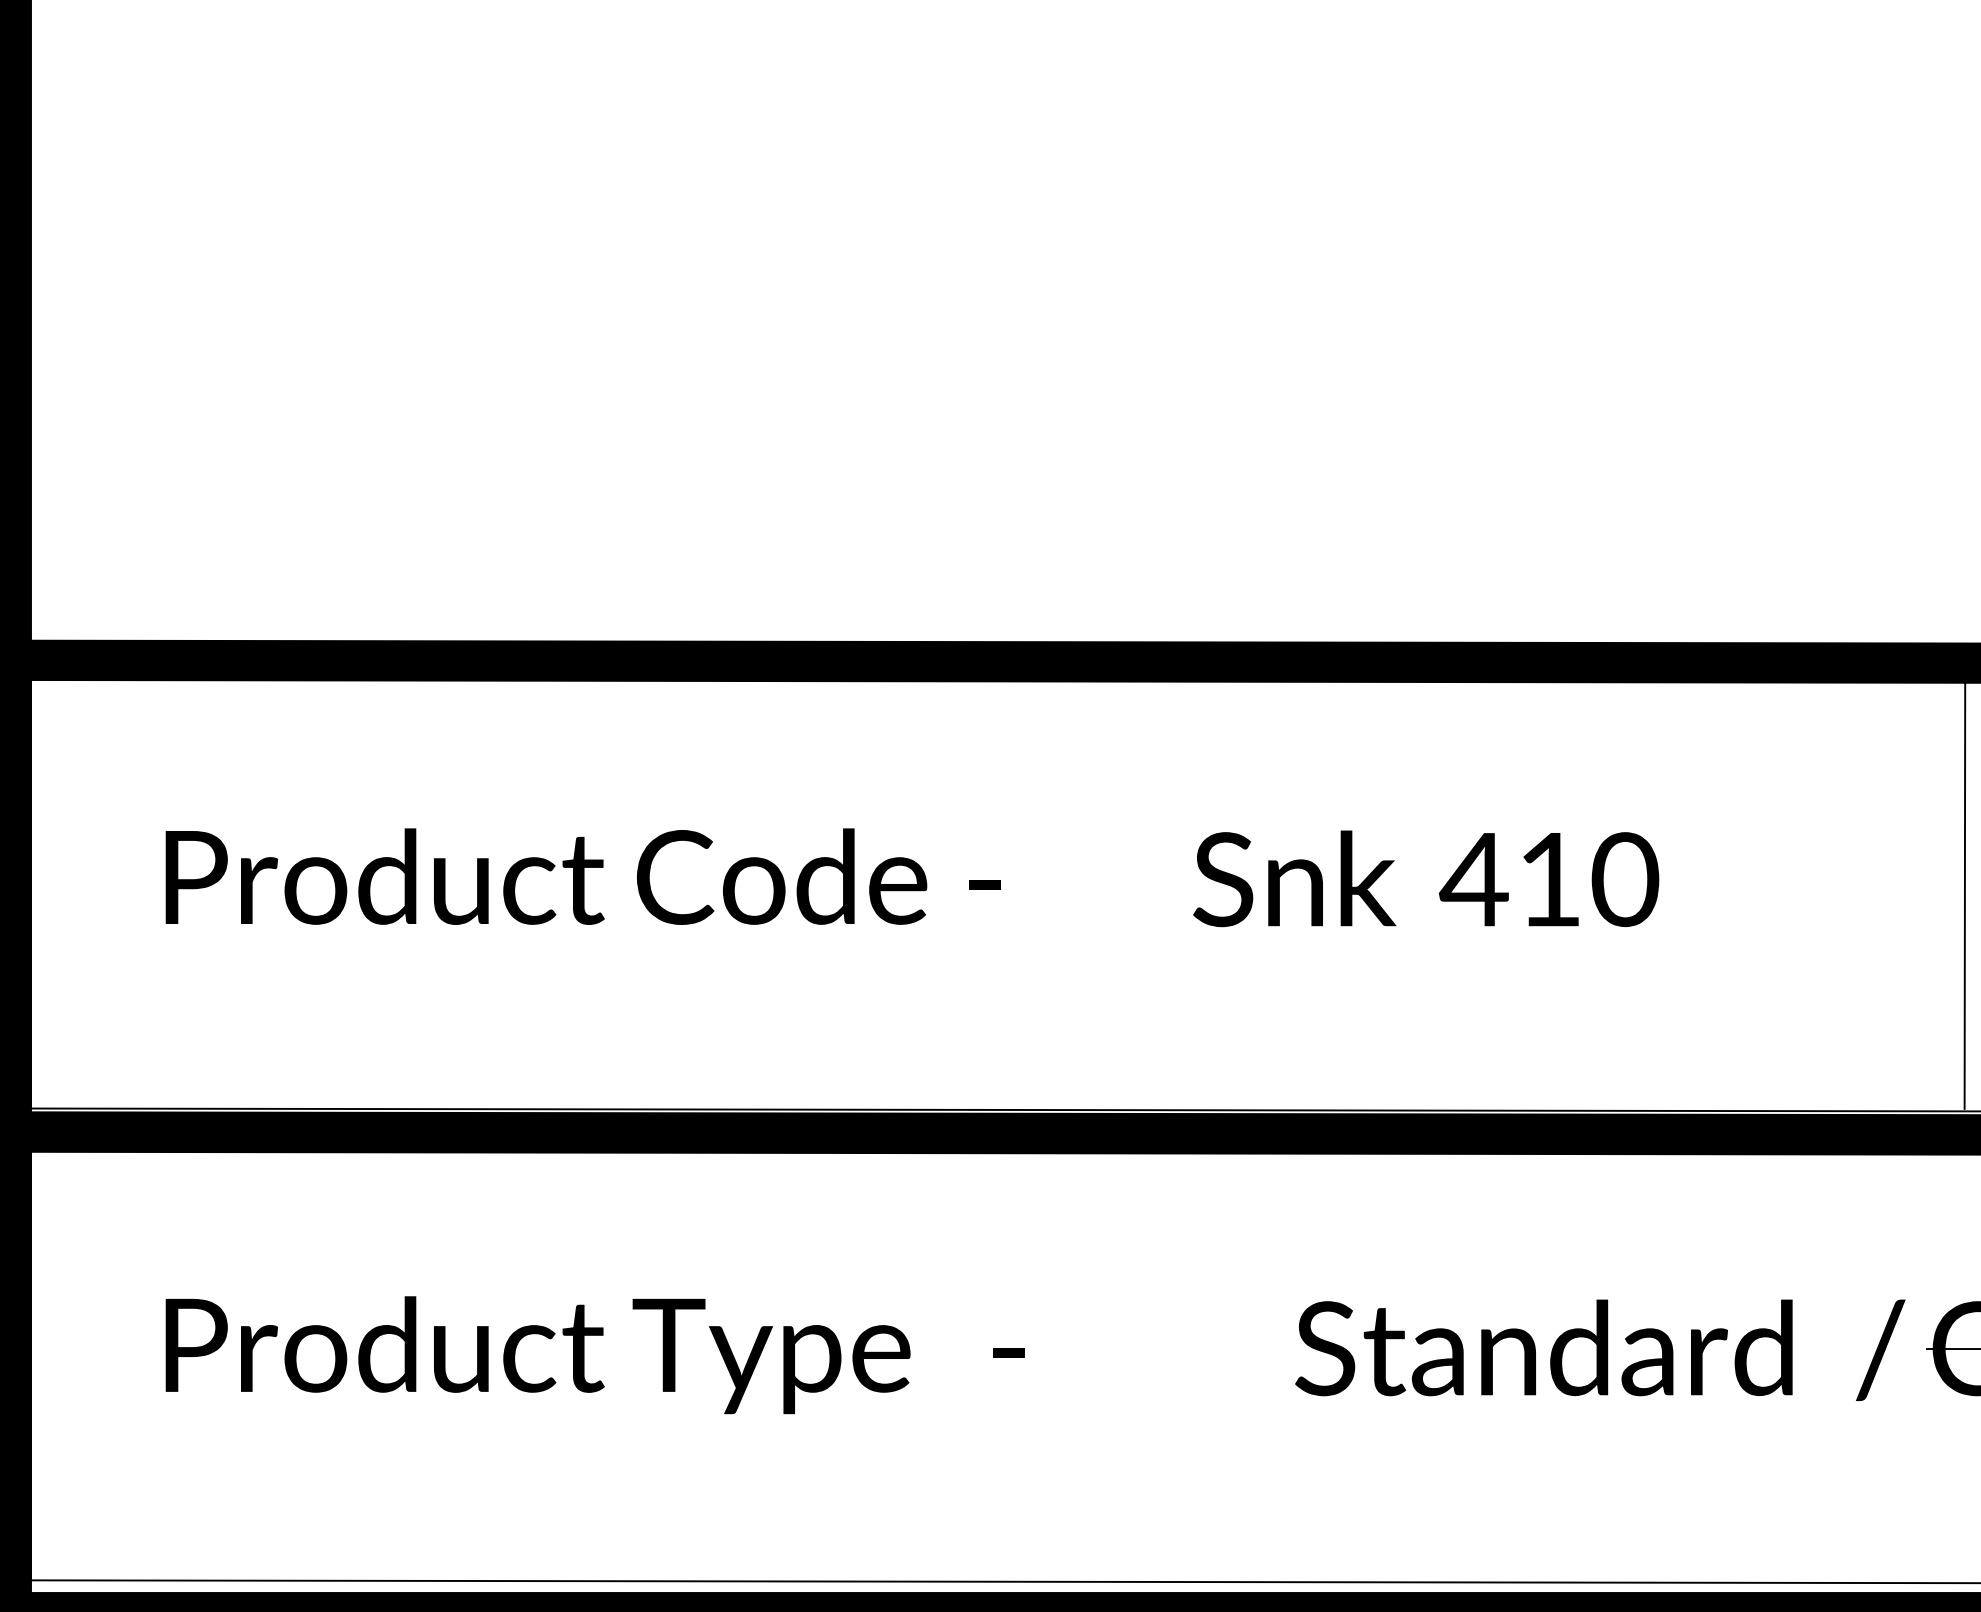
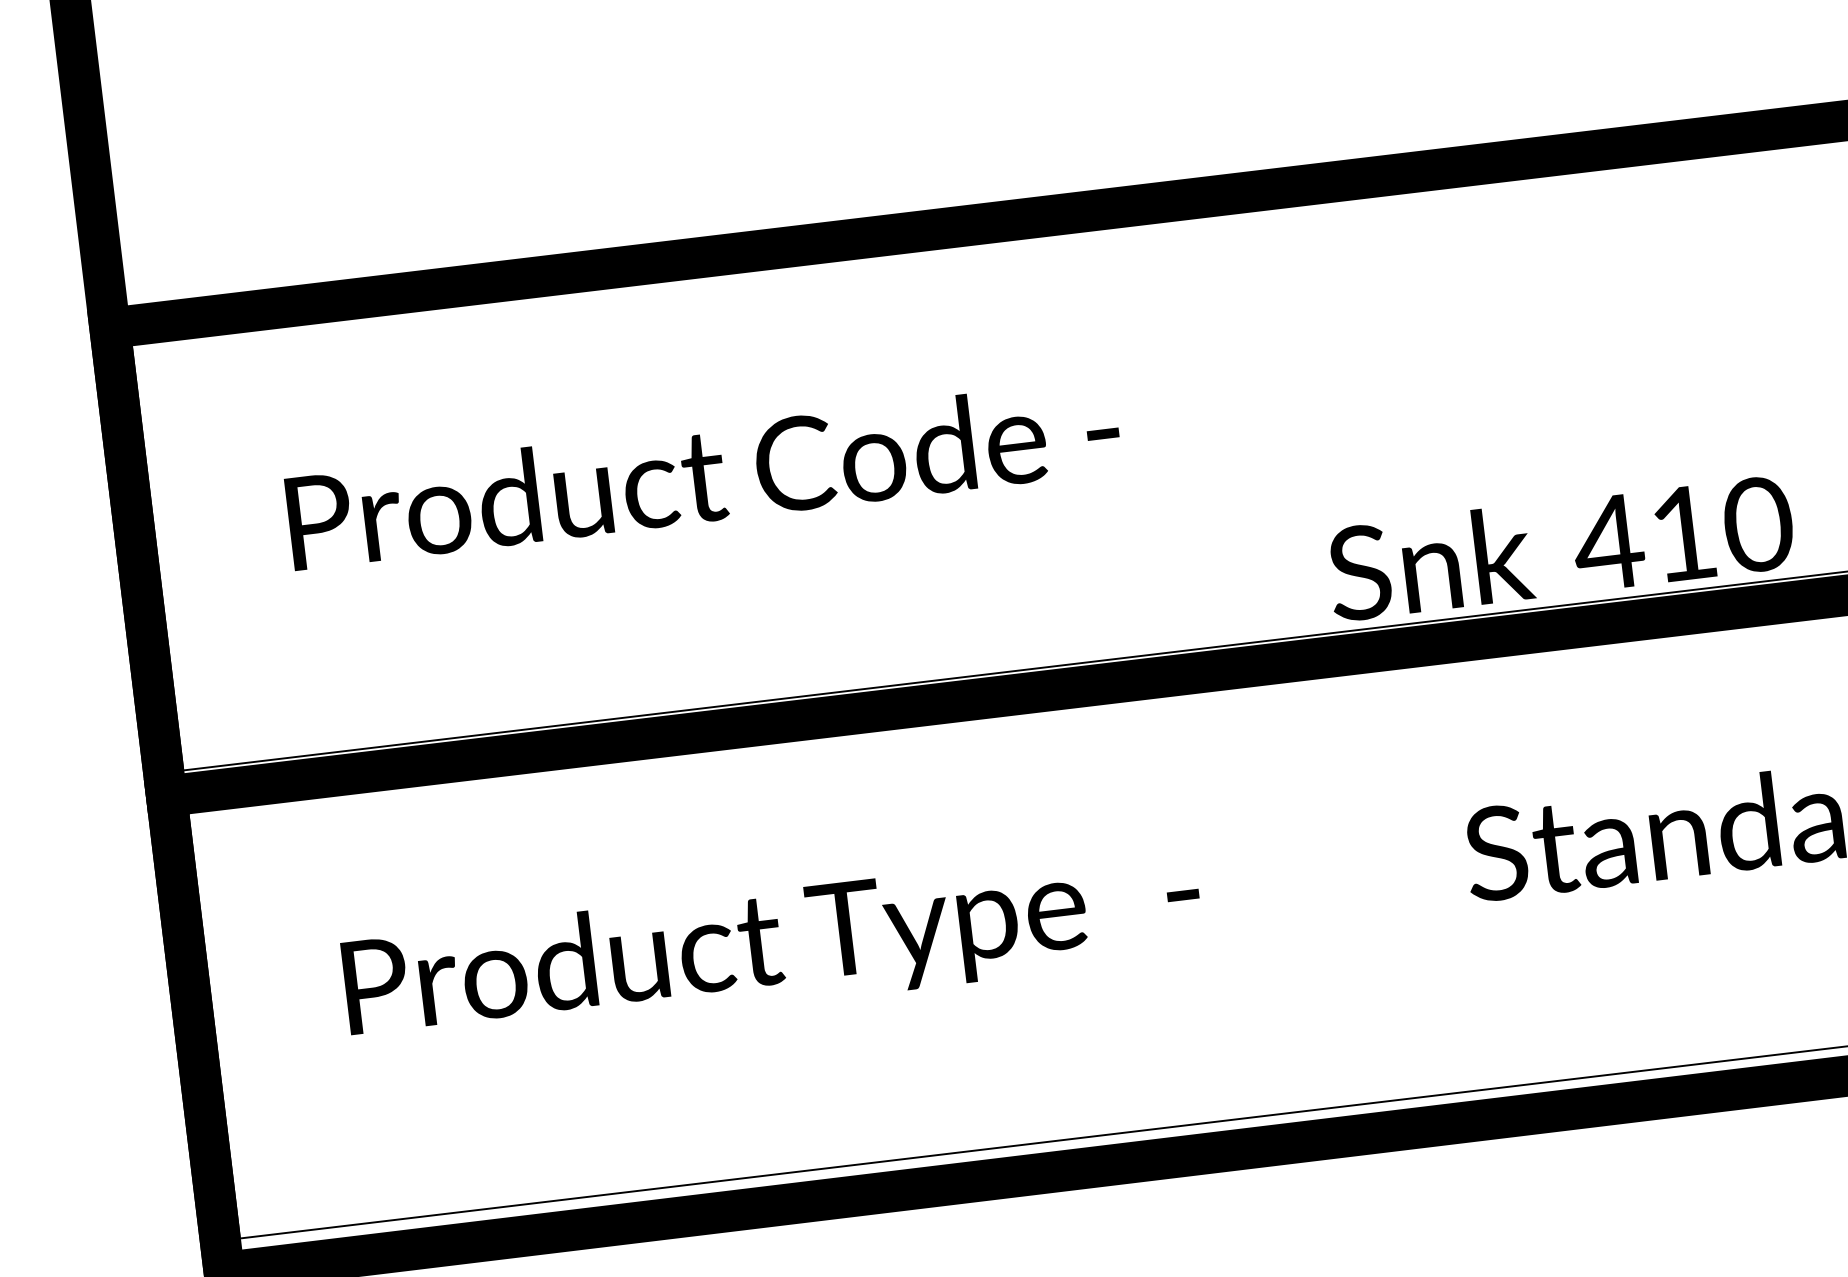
text: (1426, 878) -> (1560, 547), moved

